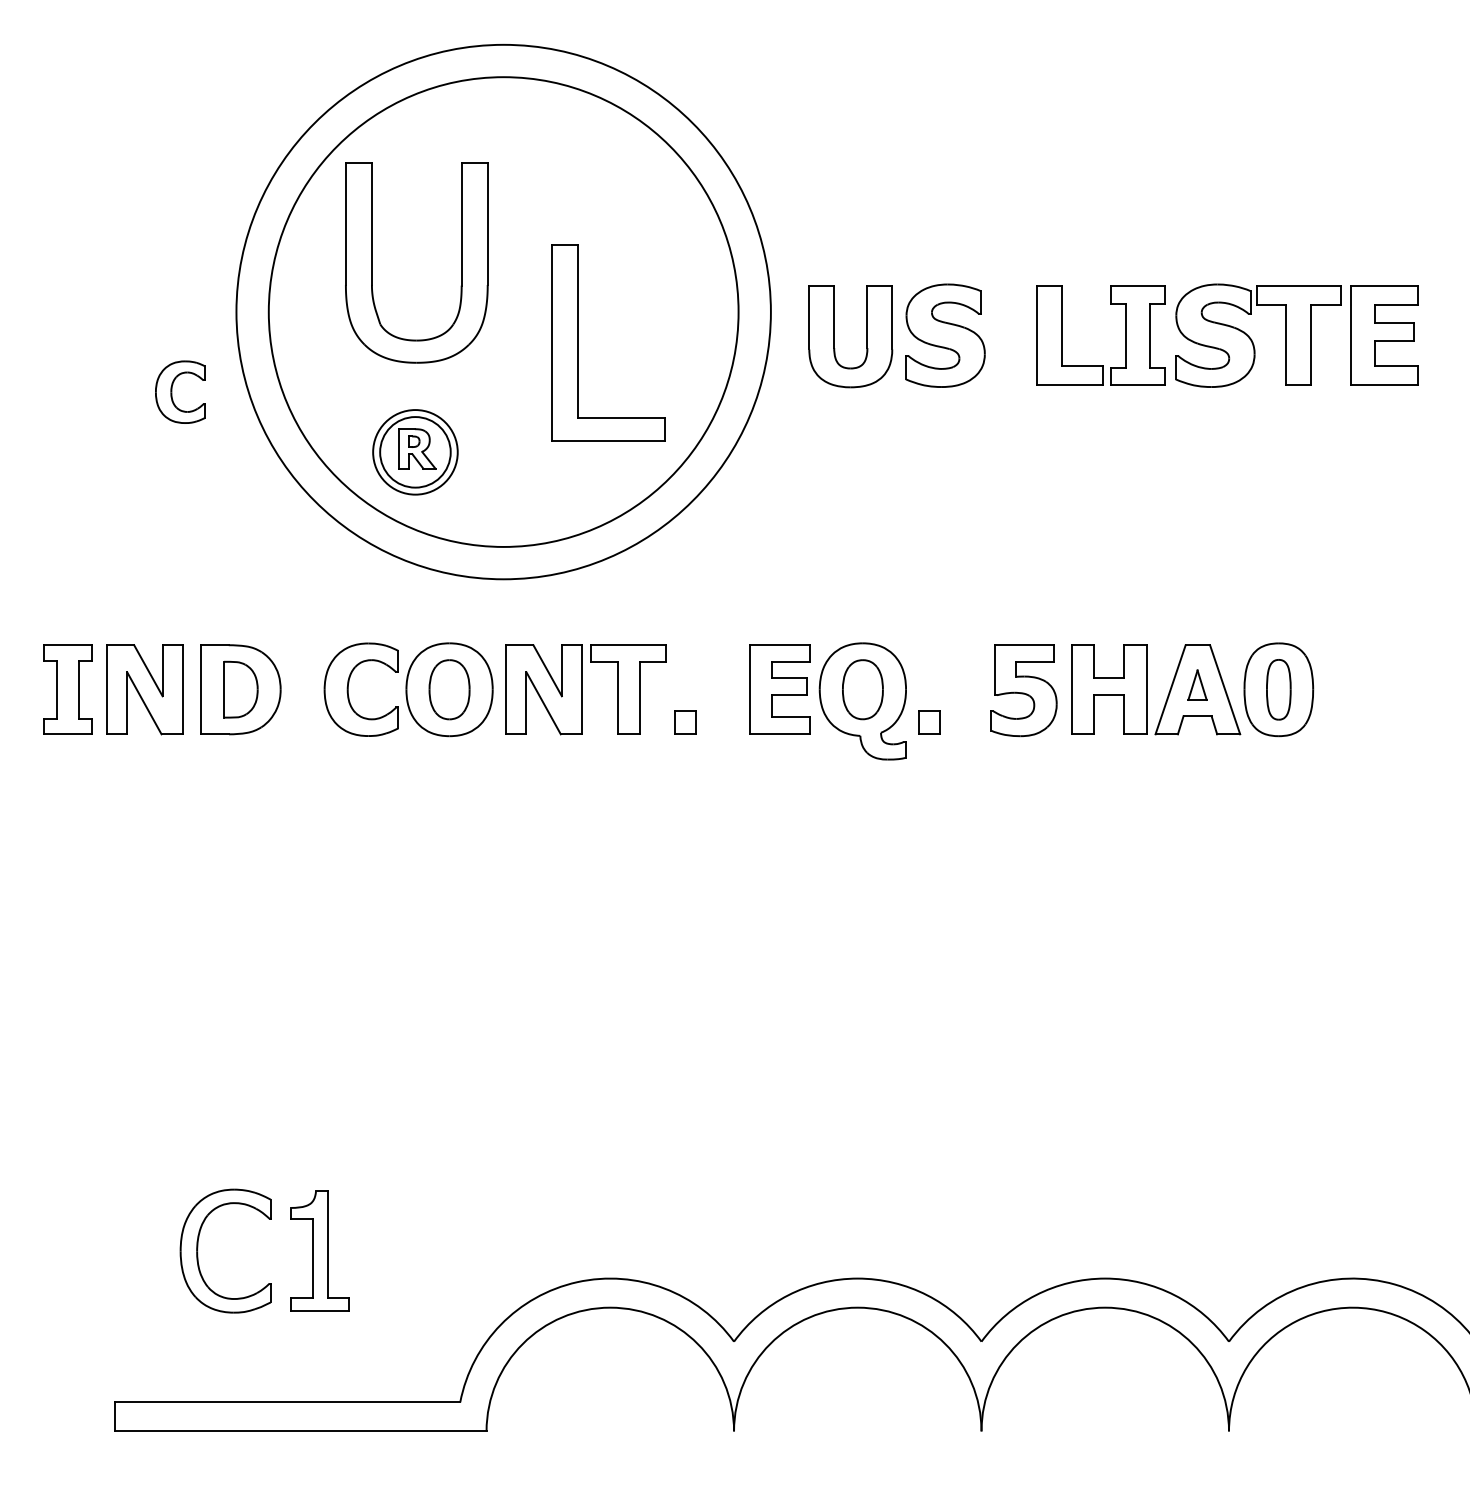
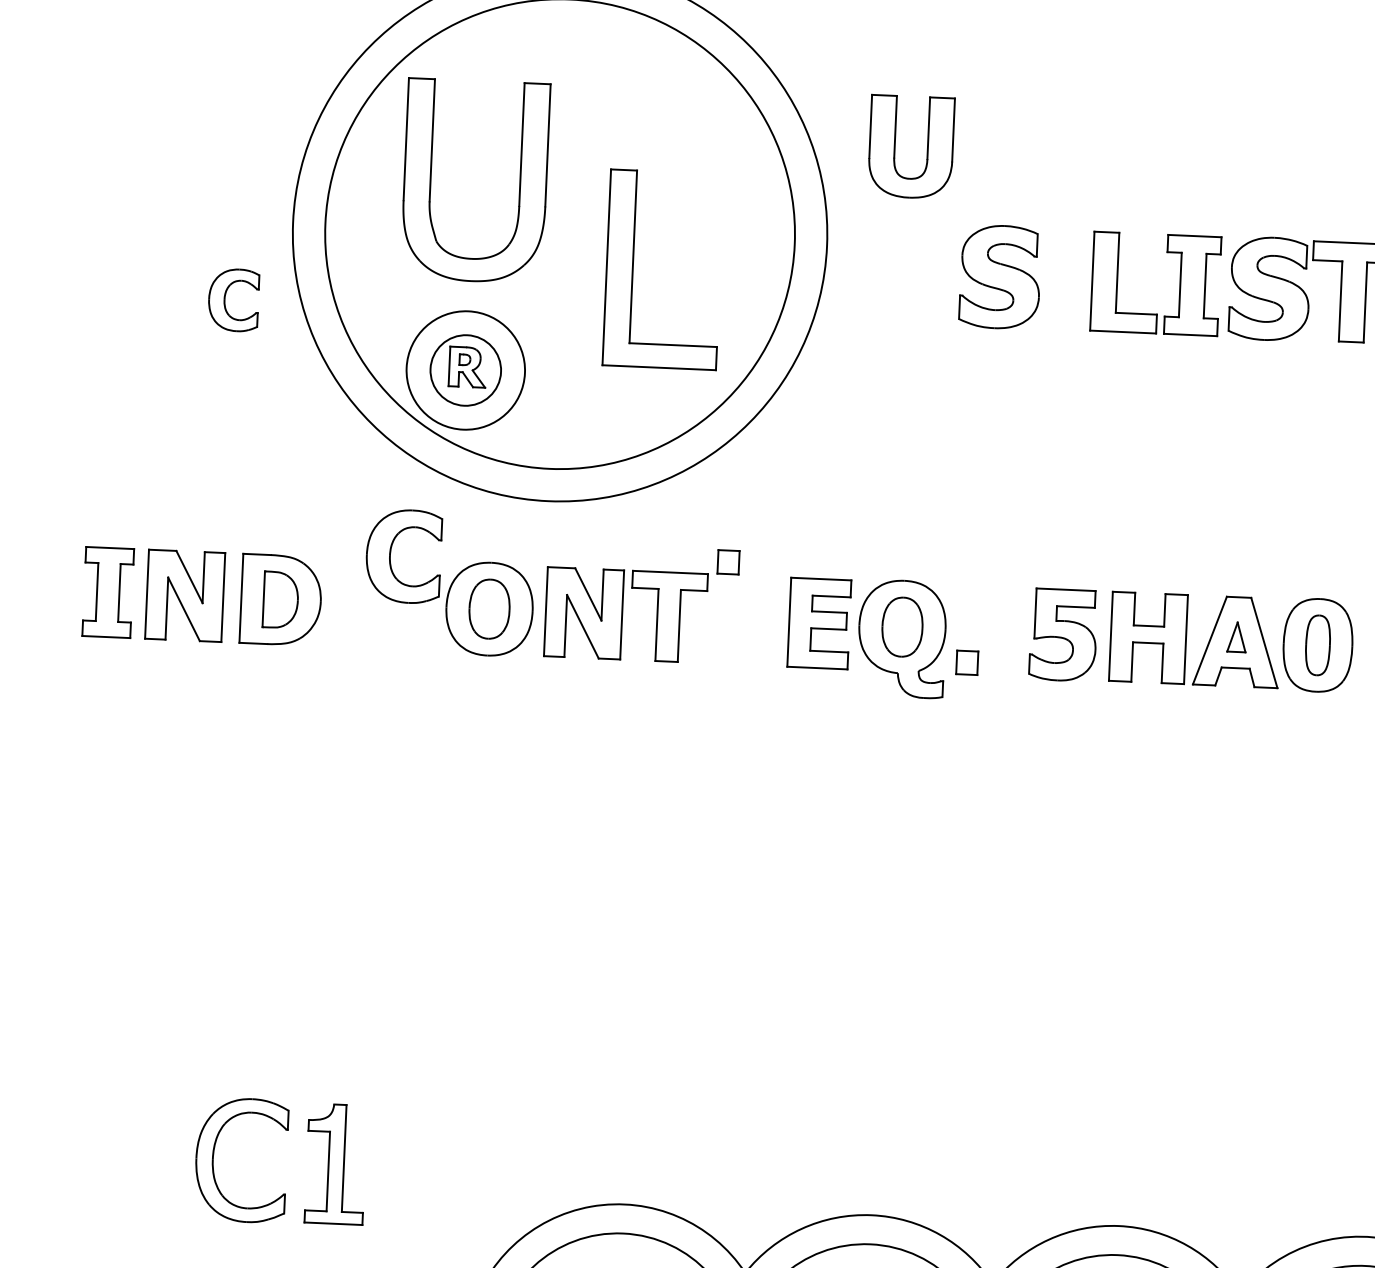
part: (834, 336) -> (895, 146), moved
circle: (415, 452) -> (465, 370), size x1.4
part: (348, 689) -> (390, 555), moved
part: (685, 722) -> (728, 562), moved

